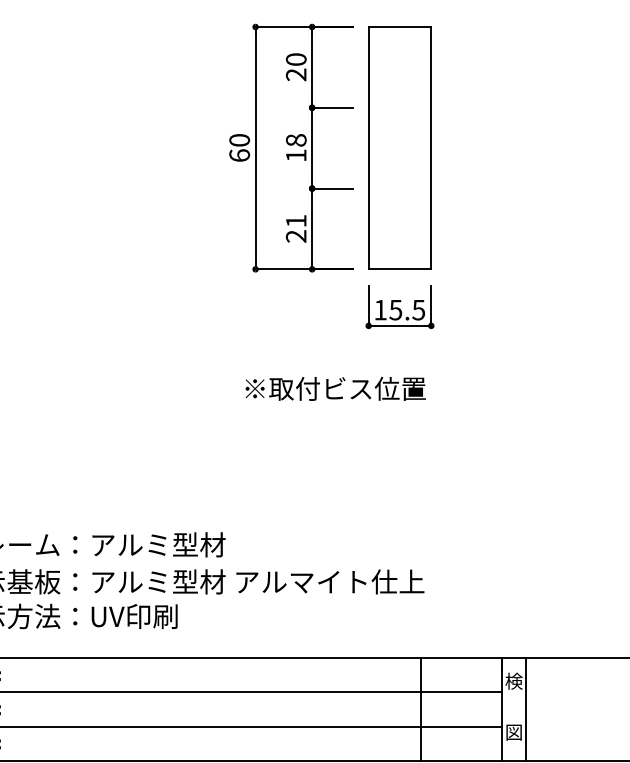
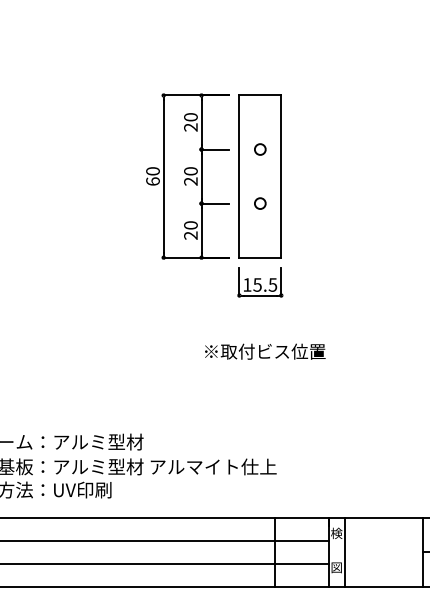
circle: (400, 107) -> (260, 149), added
text: (295, 148) -> (190, 176), 18 -> 20
circle: (400, 188) -> (260, 203), added
text: (295, 221) -> (190, 225), 21 -> 20
text: (335, 388) -> (265, 351), moved

